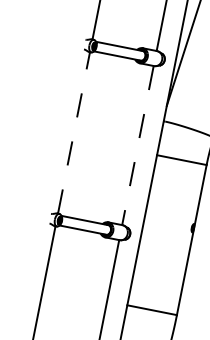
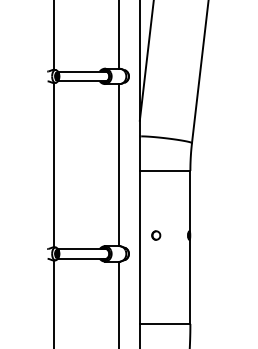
line: (74, 132) -> (54, 164), dashed -> solid
line: (138, 145) -> (119, 165), dashed -> solid
part: (160, 221) -> (156, 235), added

